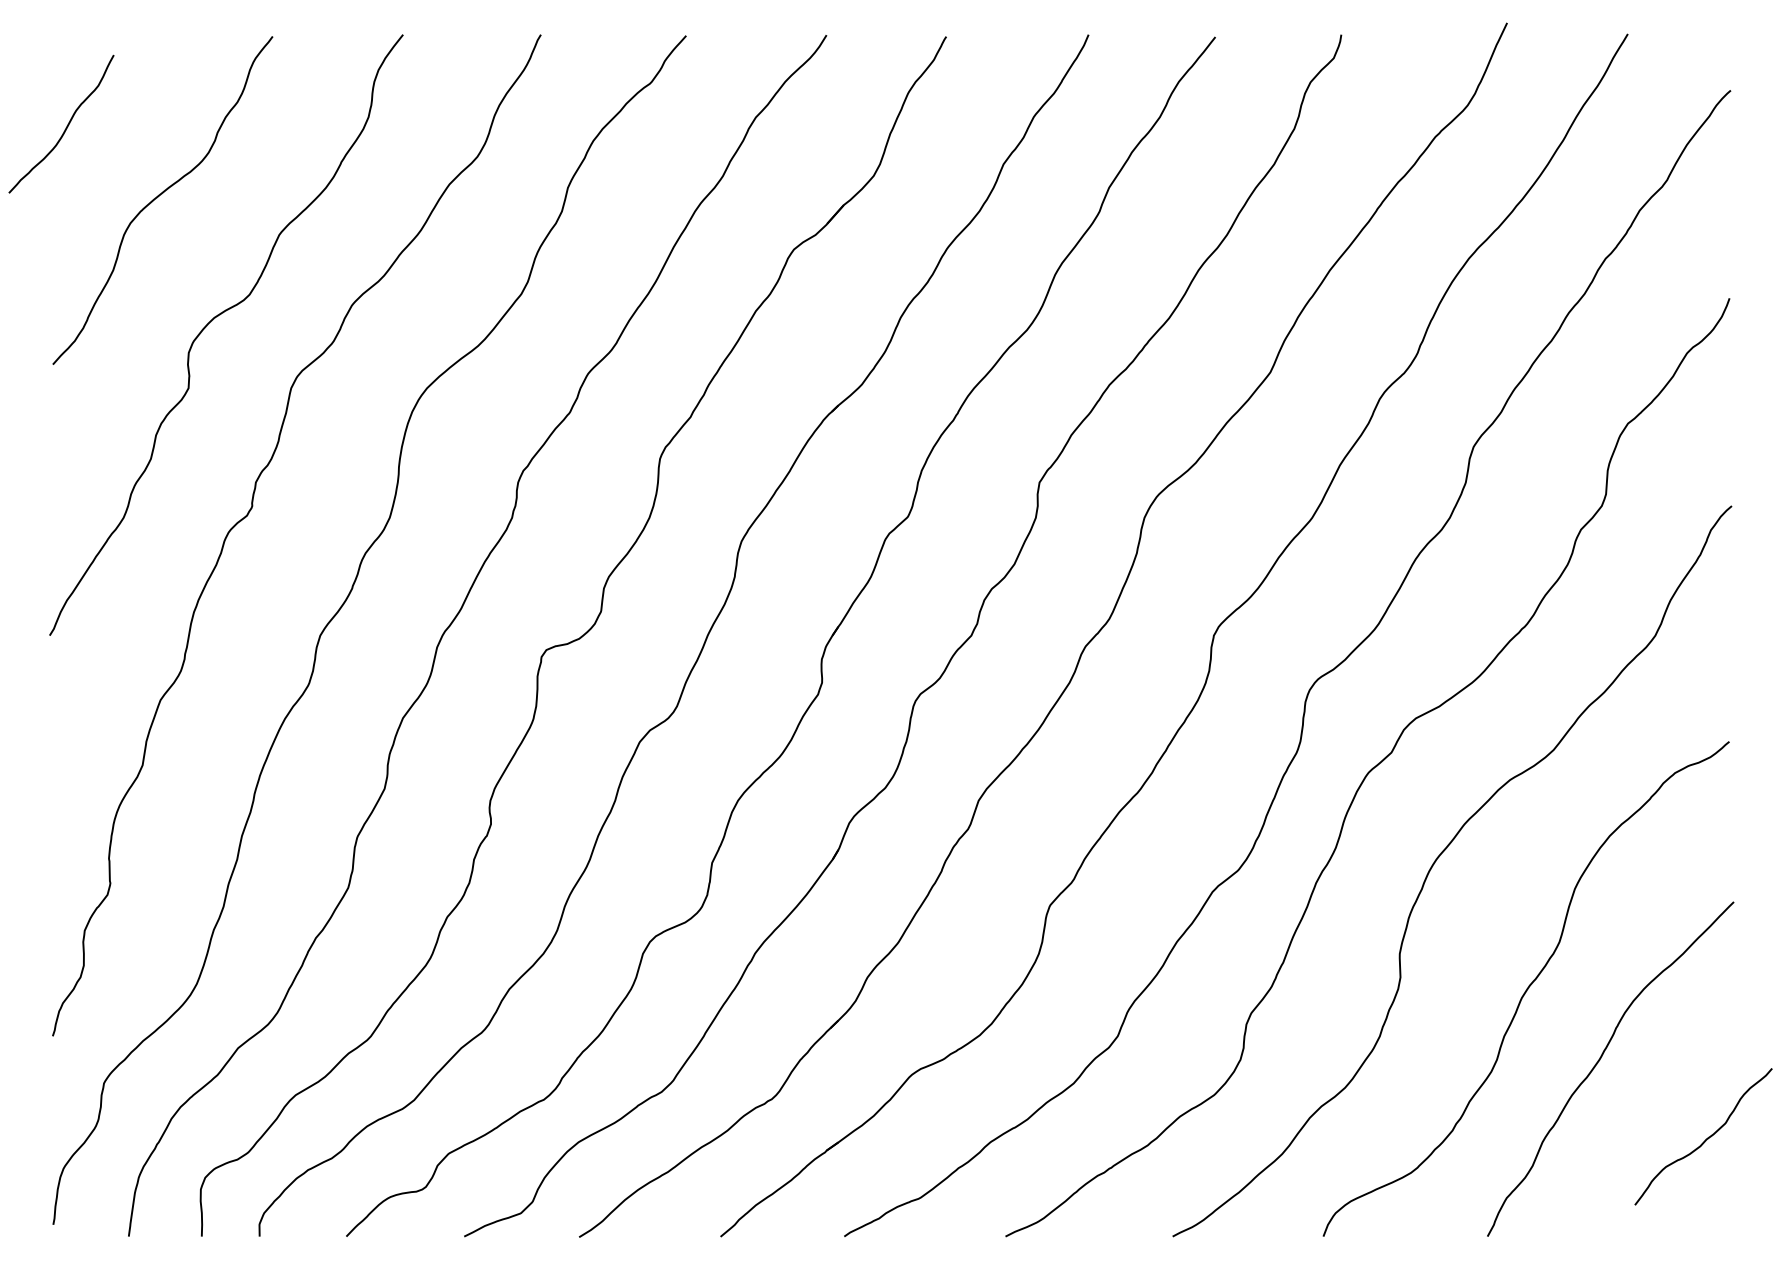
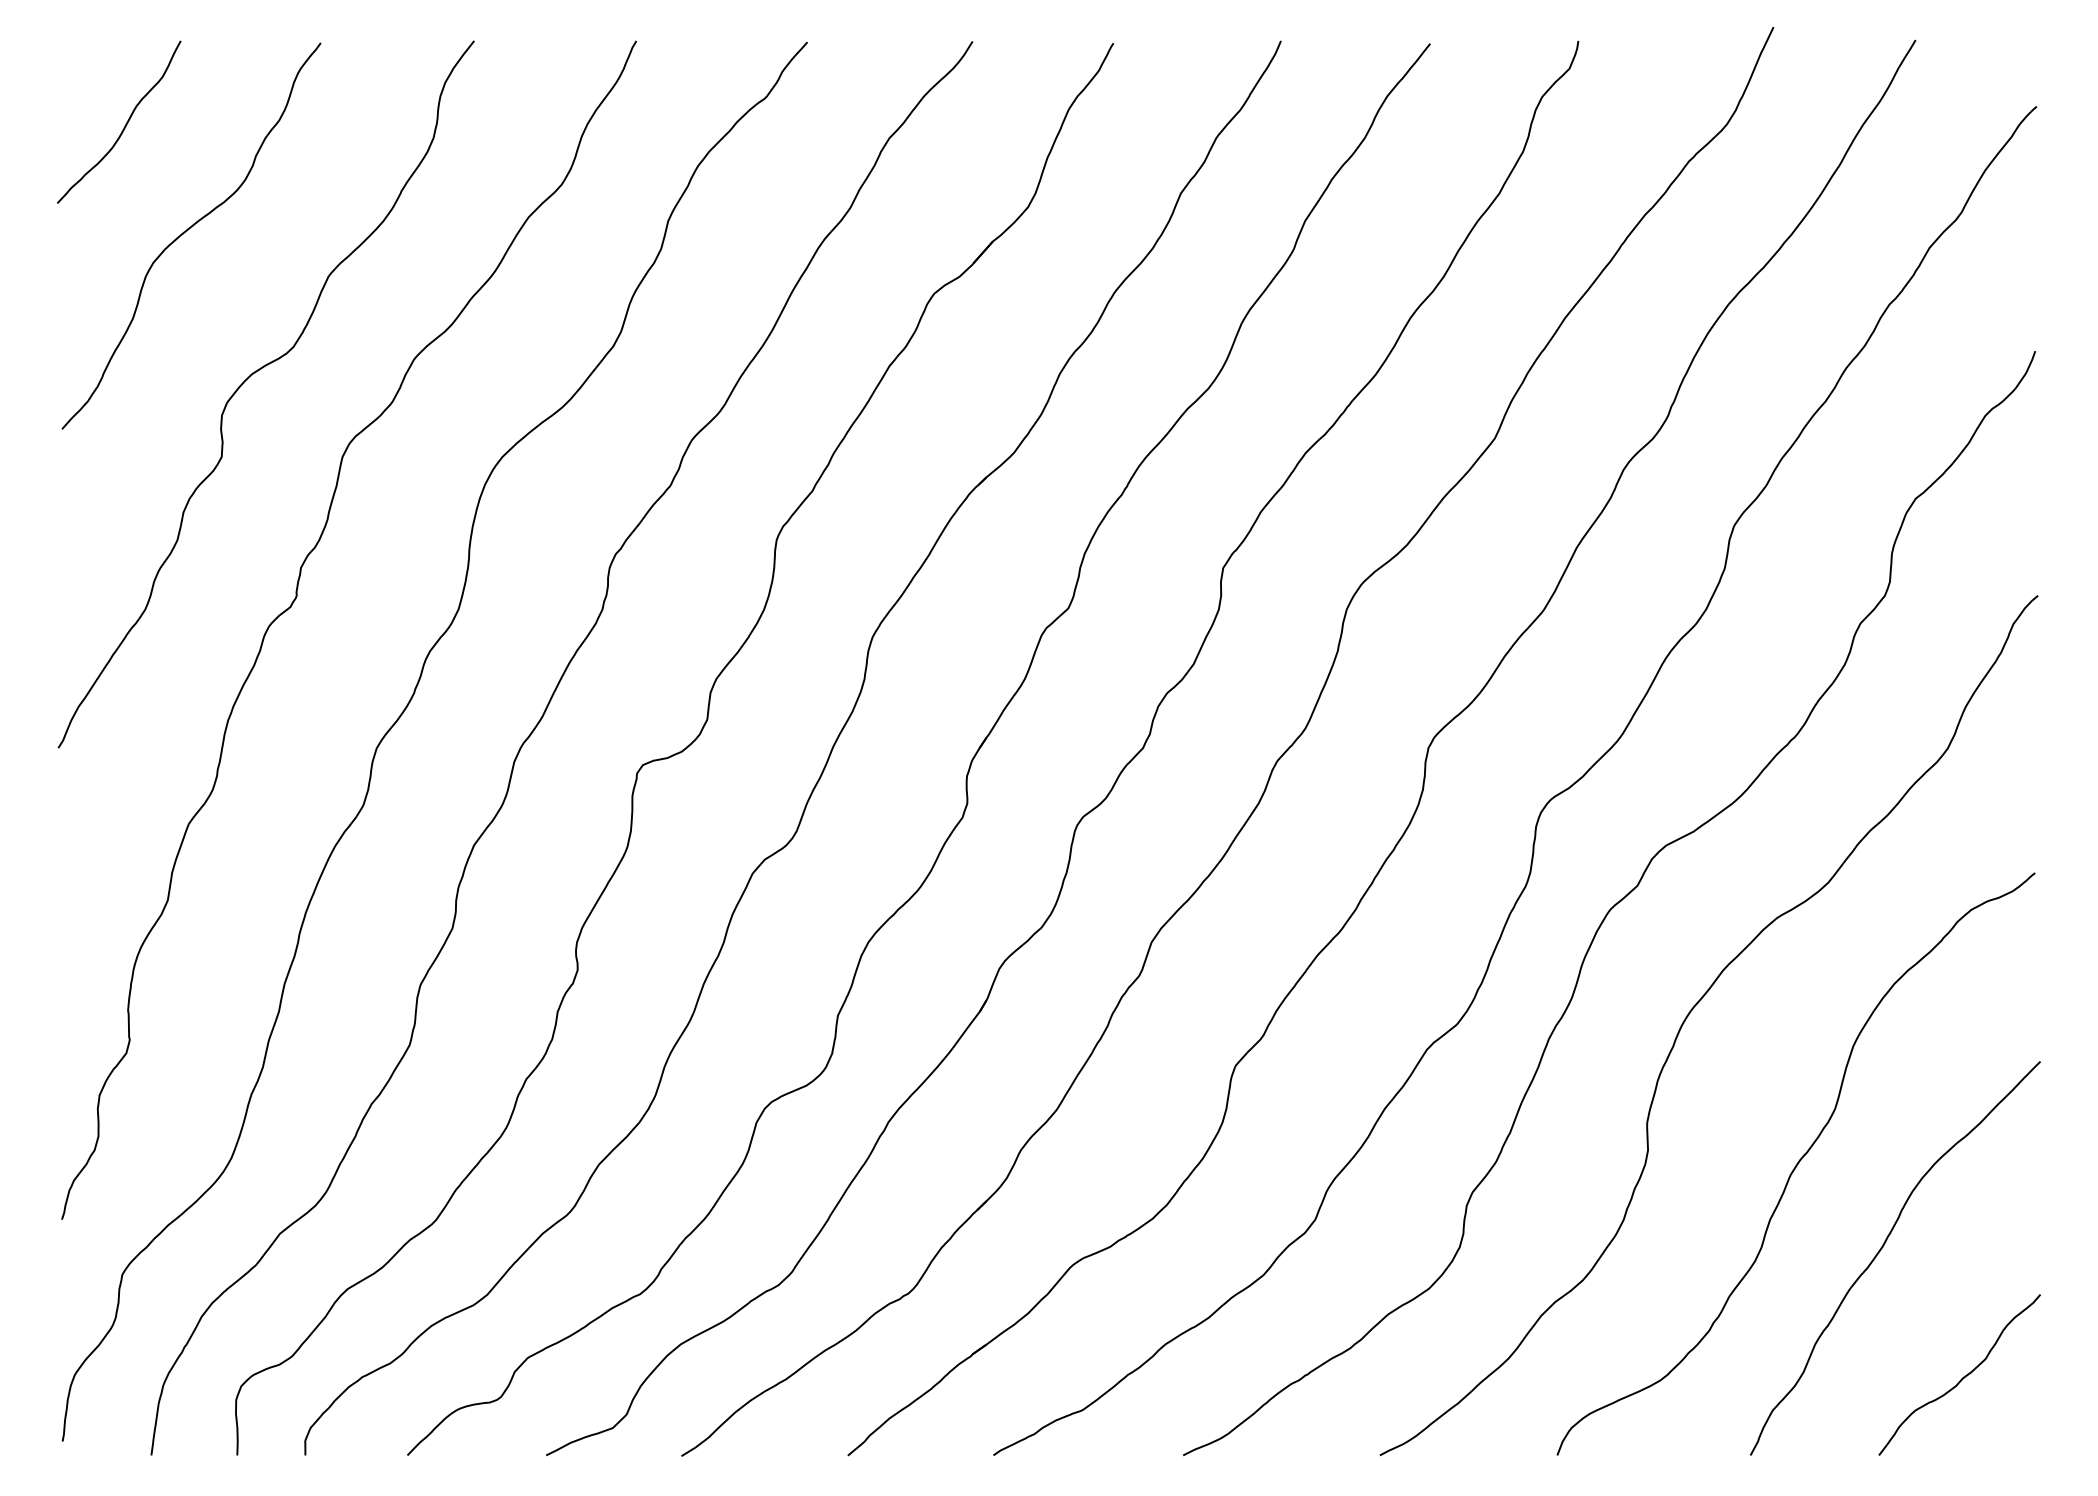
curve: (66, 126) -> (124, 125), moved
curve: (1705, 1138) -> (1962, 1377), moved

